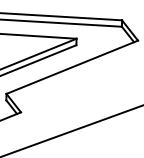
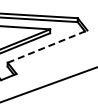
line: (72, 67) -> (47, 46), solid -> dashed

